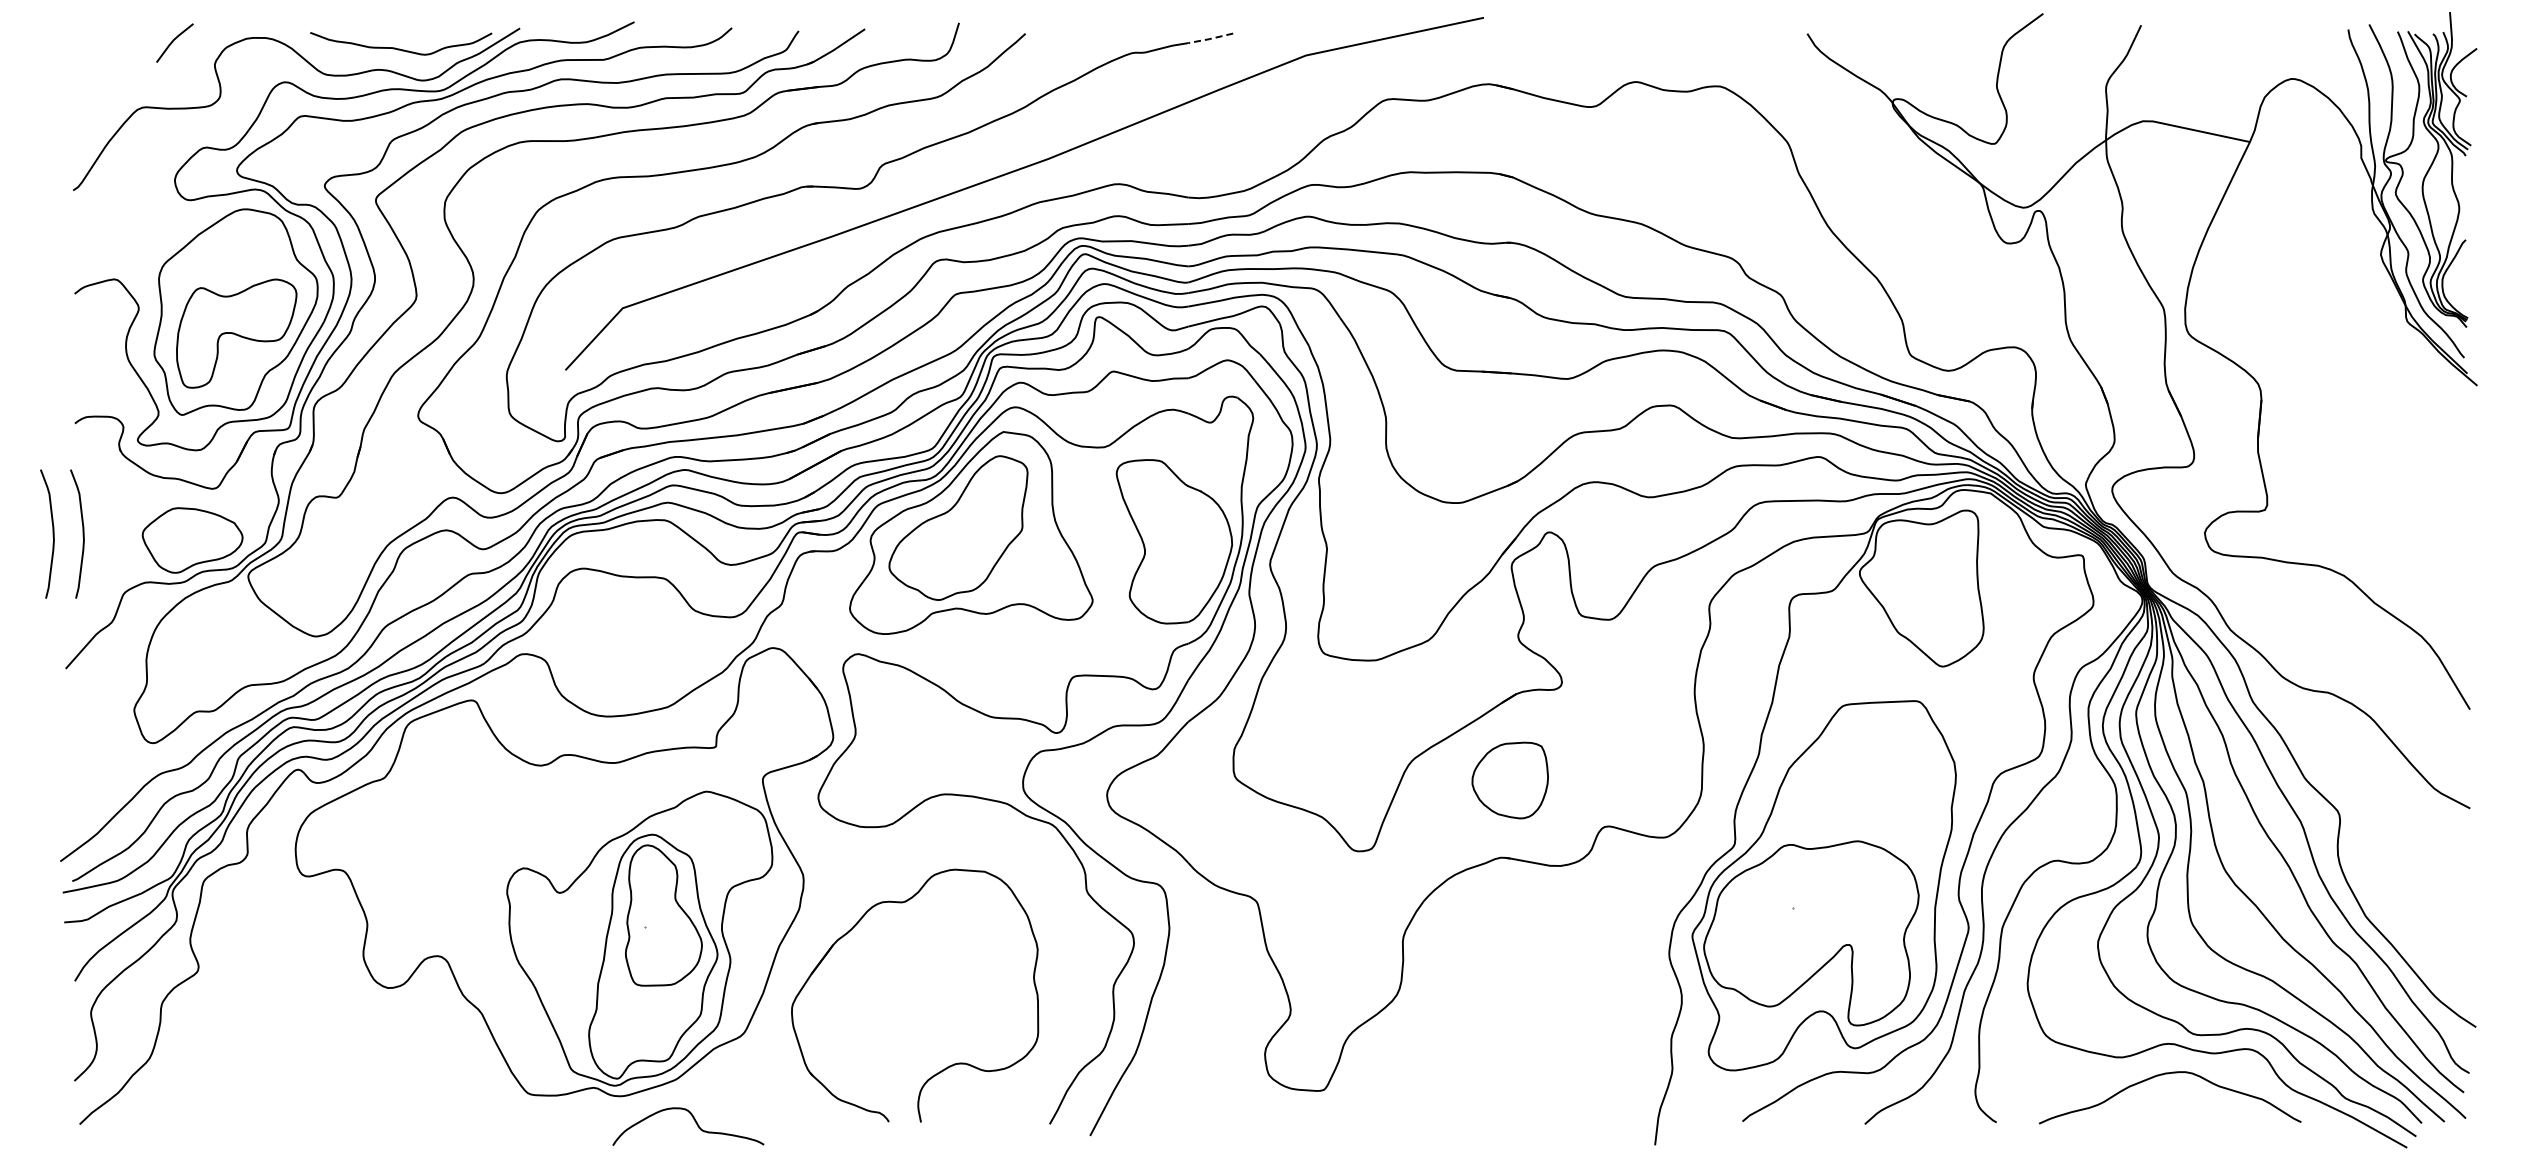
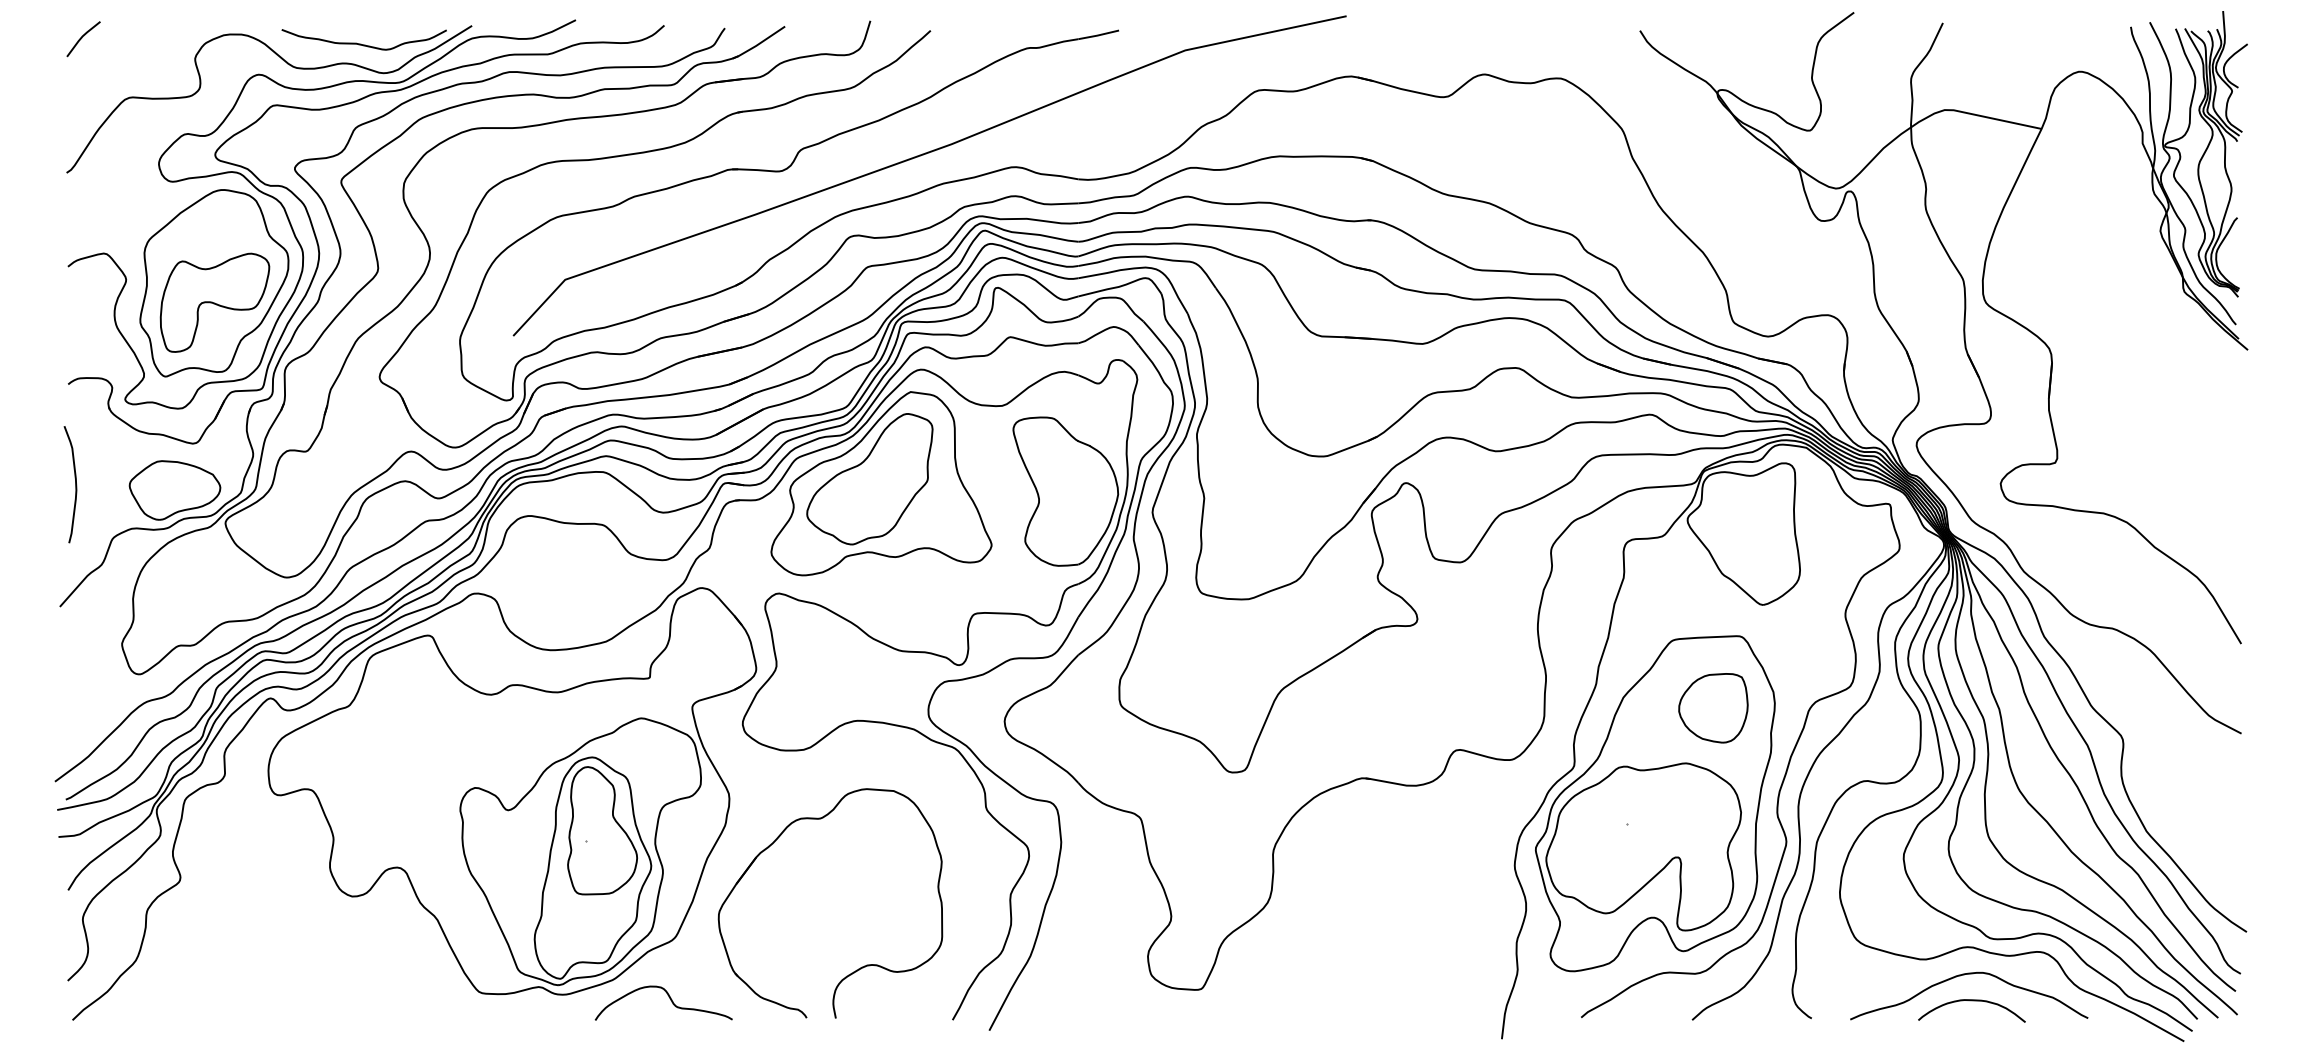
line: (1210, 39) -> (1098, 35), dashed -> solid
line: (173, 41) -> (82, 37), moved
curve: (52, 533) -> (47, 484), removed
part: (1509, 780) -> (1712, 708), moved
curve: (2172, 1103) -> (1971, 1001), added
curve: (695, 1123) -> (670, 1000), moved

